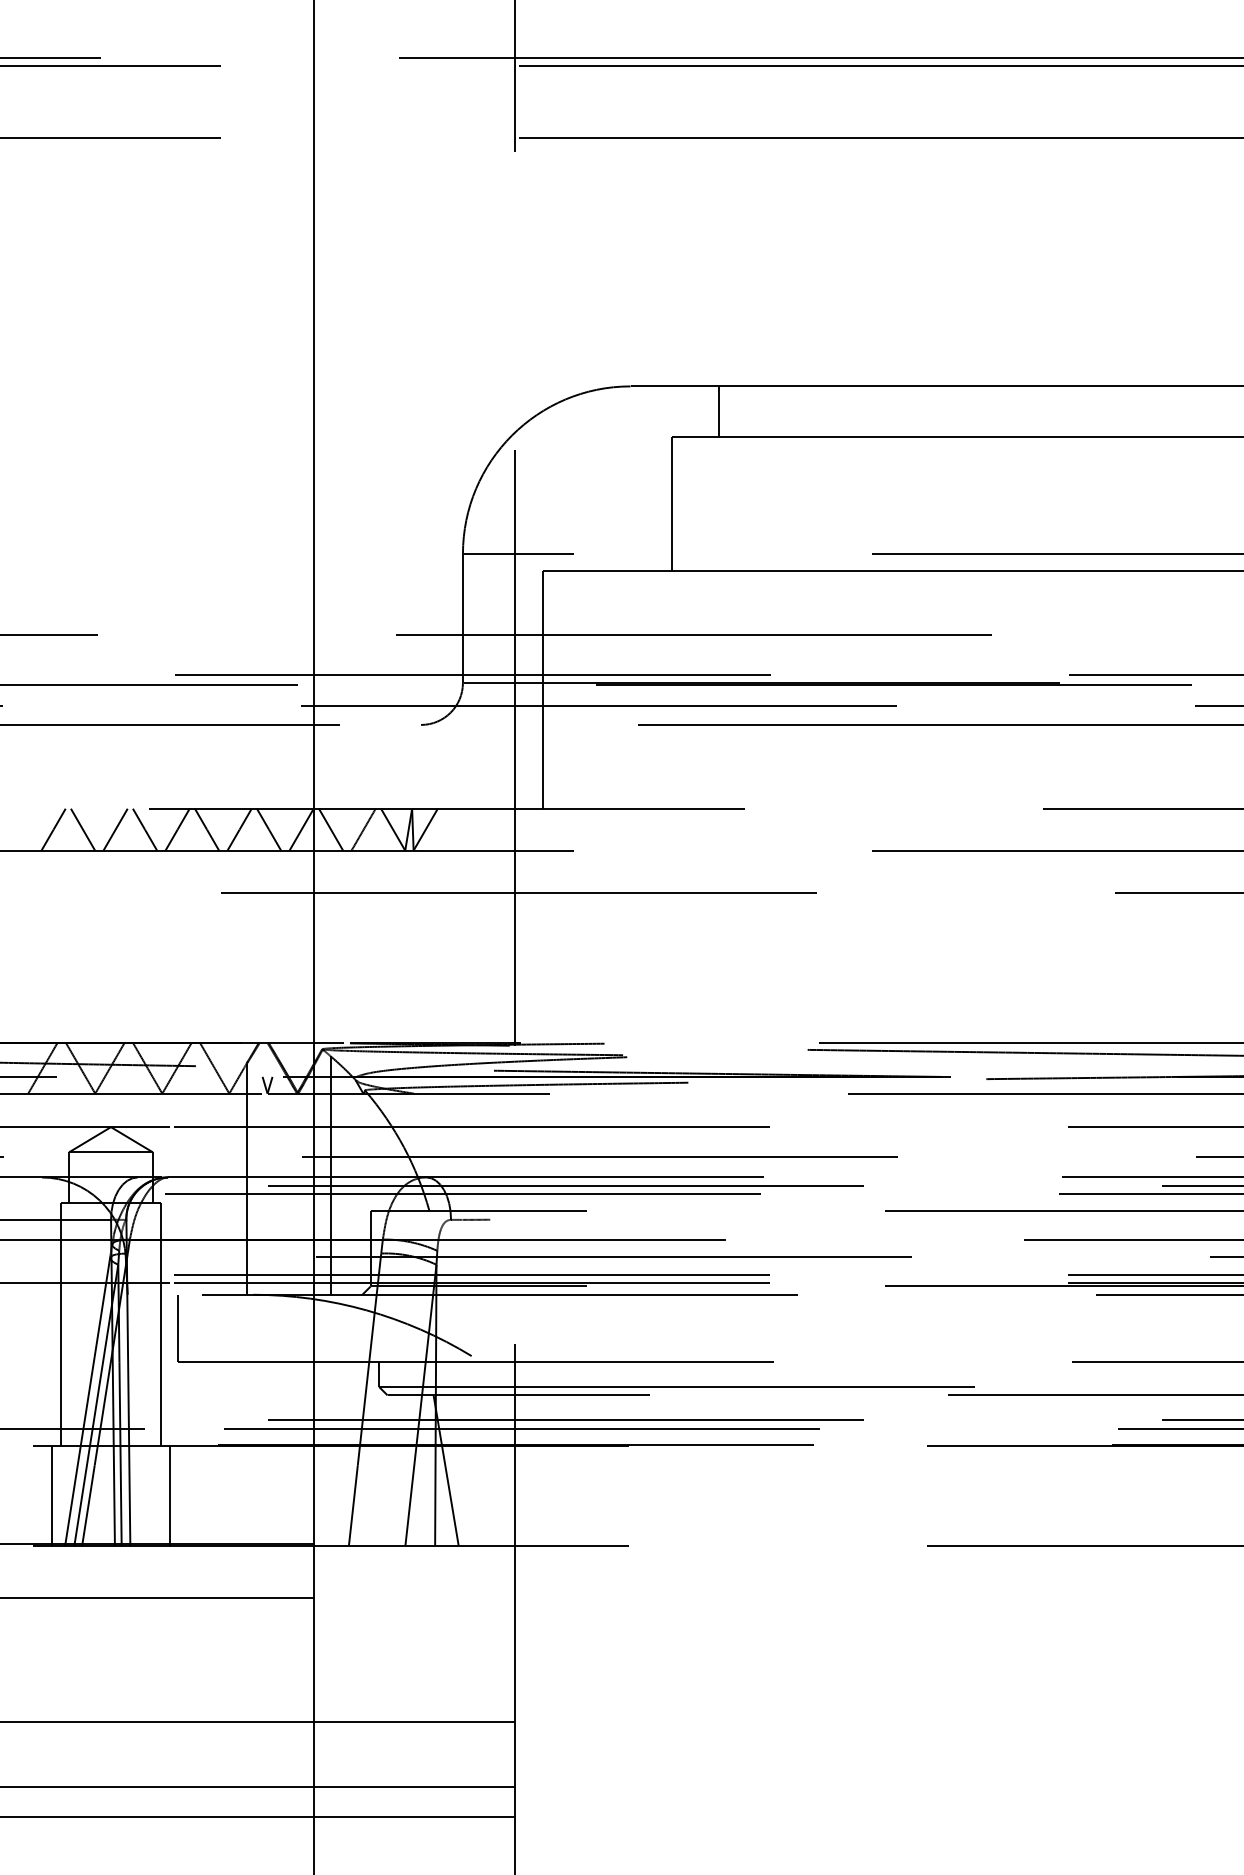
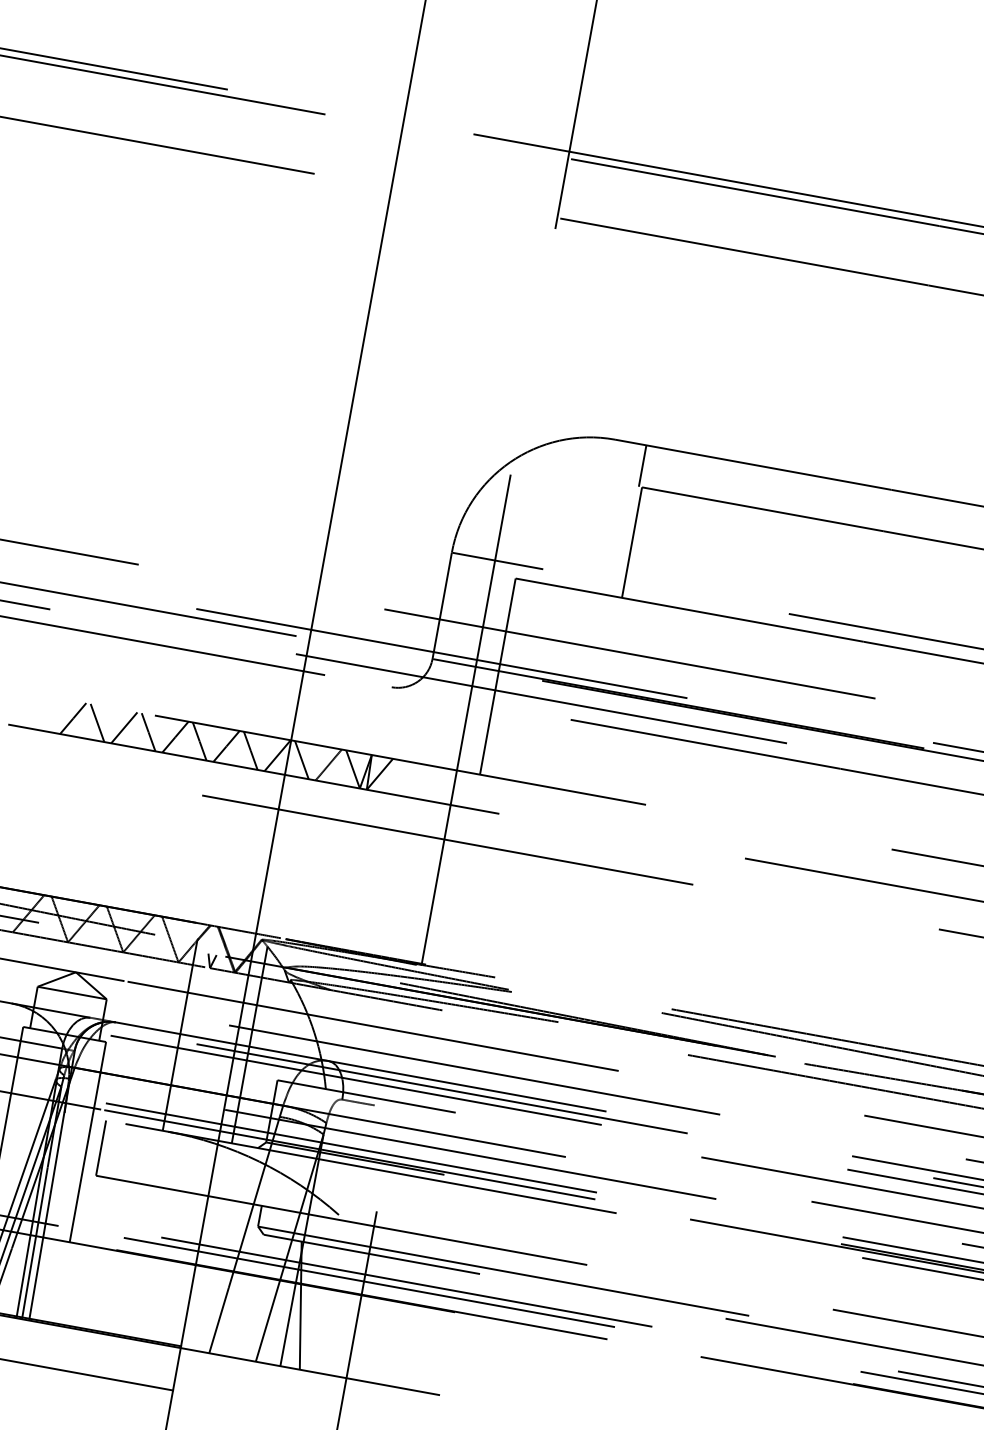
line: (718, 411) -> (642, 466), moved
line: (169, 1495) -> (69, 1284), removed

